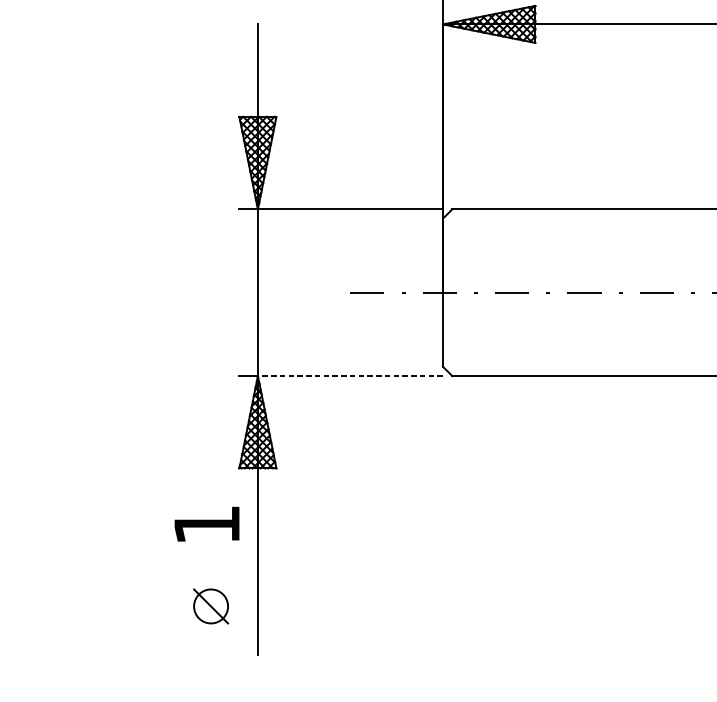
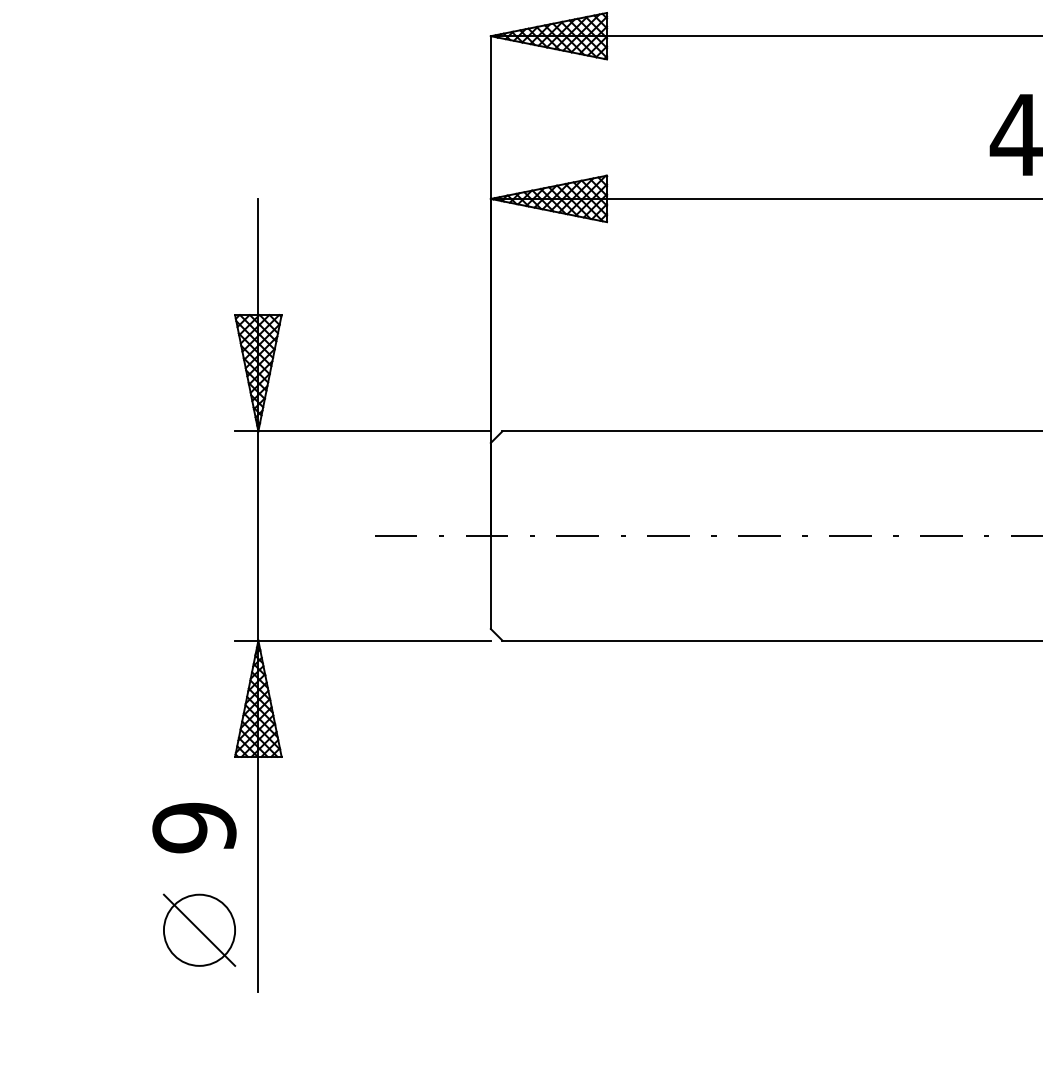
line: (350, 375) -> (374, 640), dashed -> solid
text: (207, 525) -> (194, 828), 1 -> 9
part: (211, 605) -> (199, 929), size x1.67

